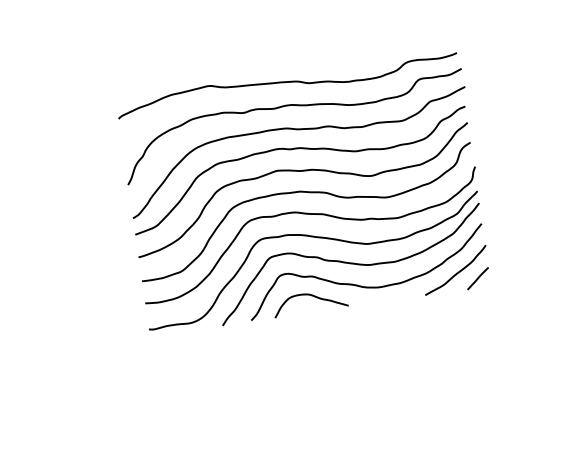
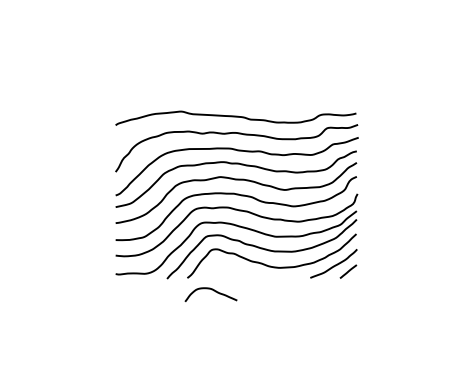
curve: (310, 296) -> (211, 290), moved

